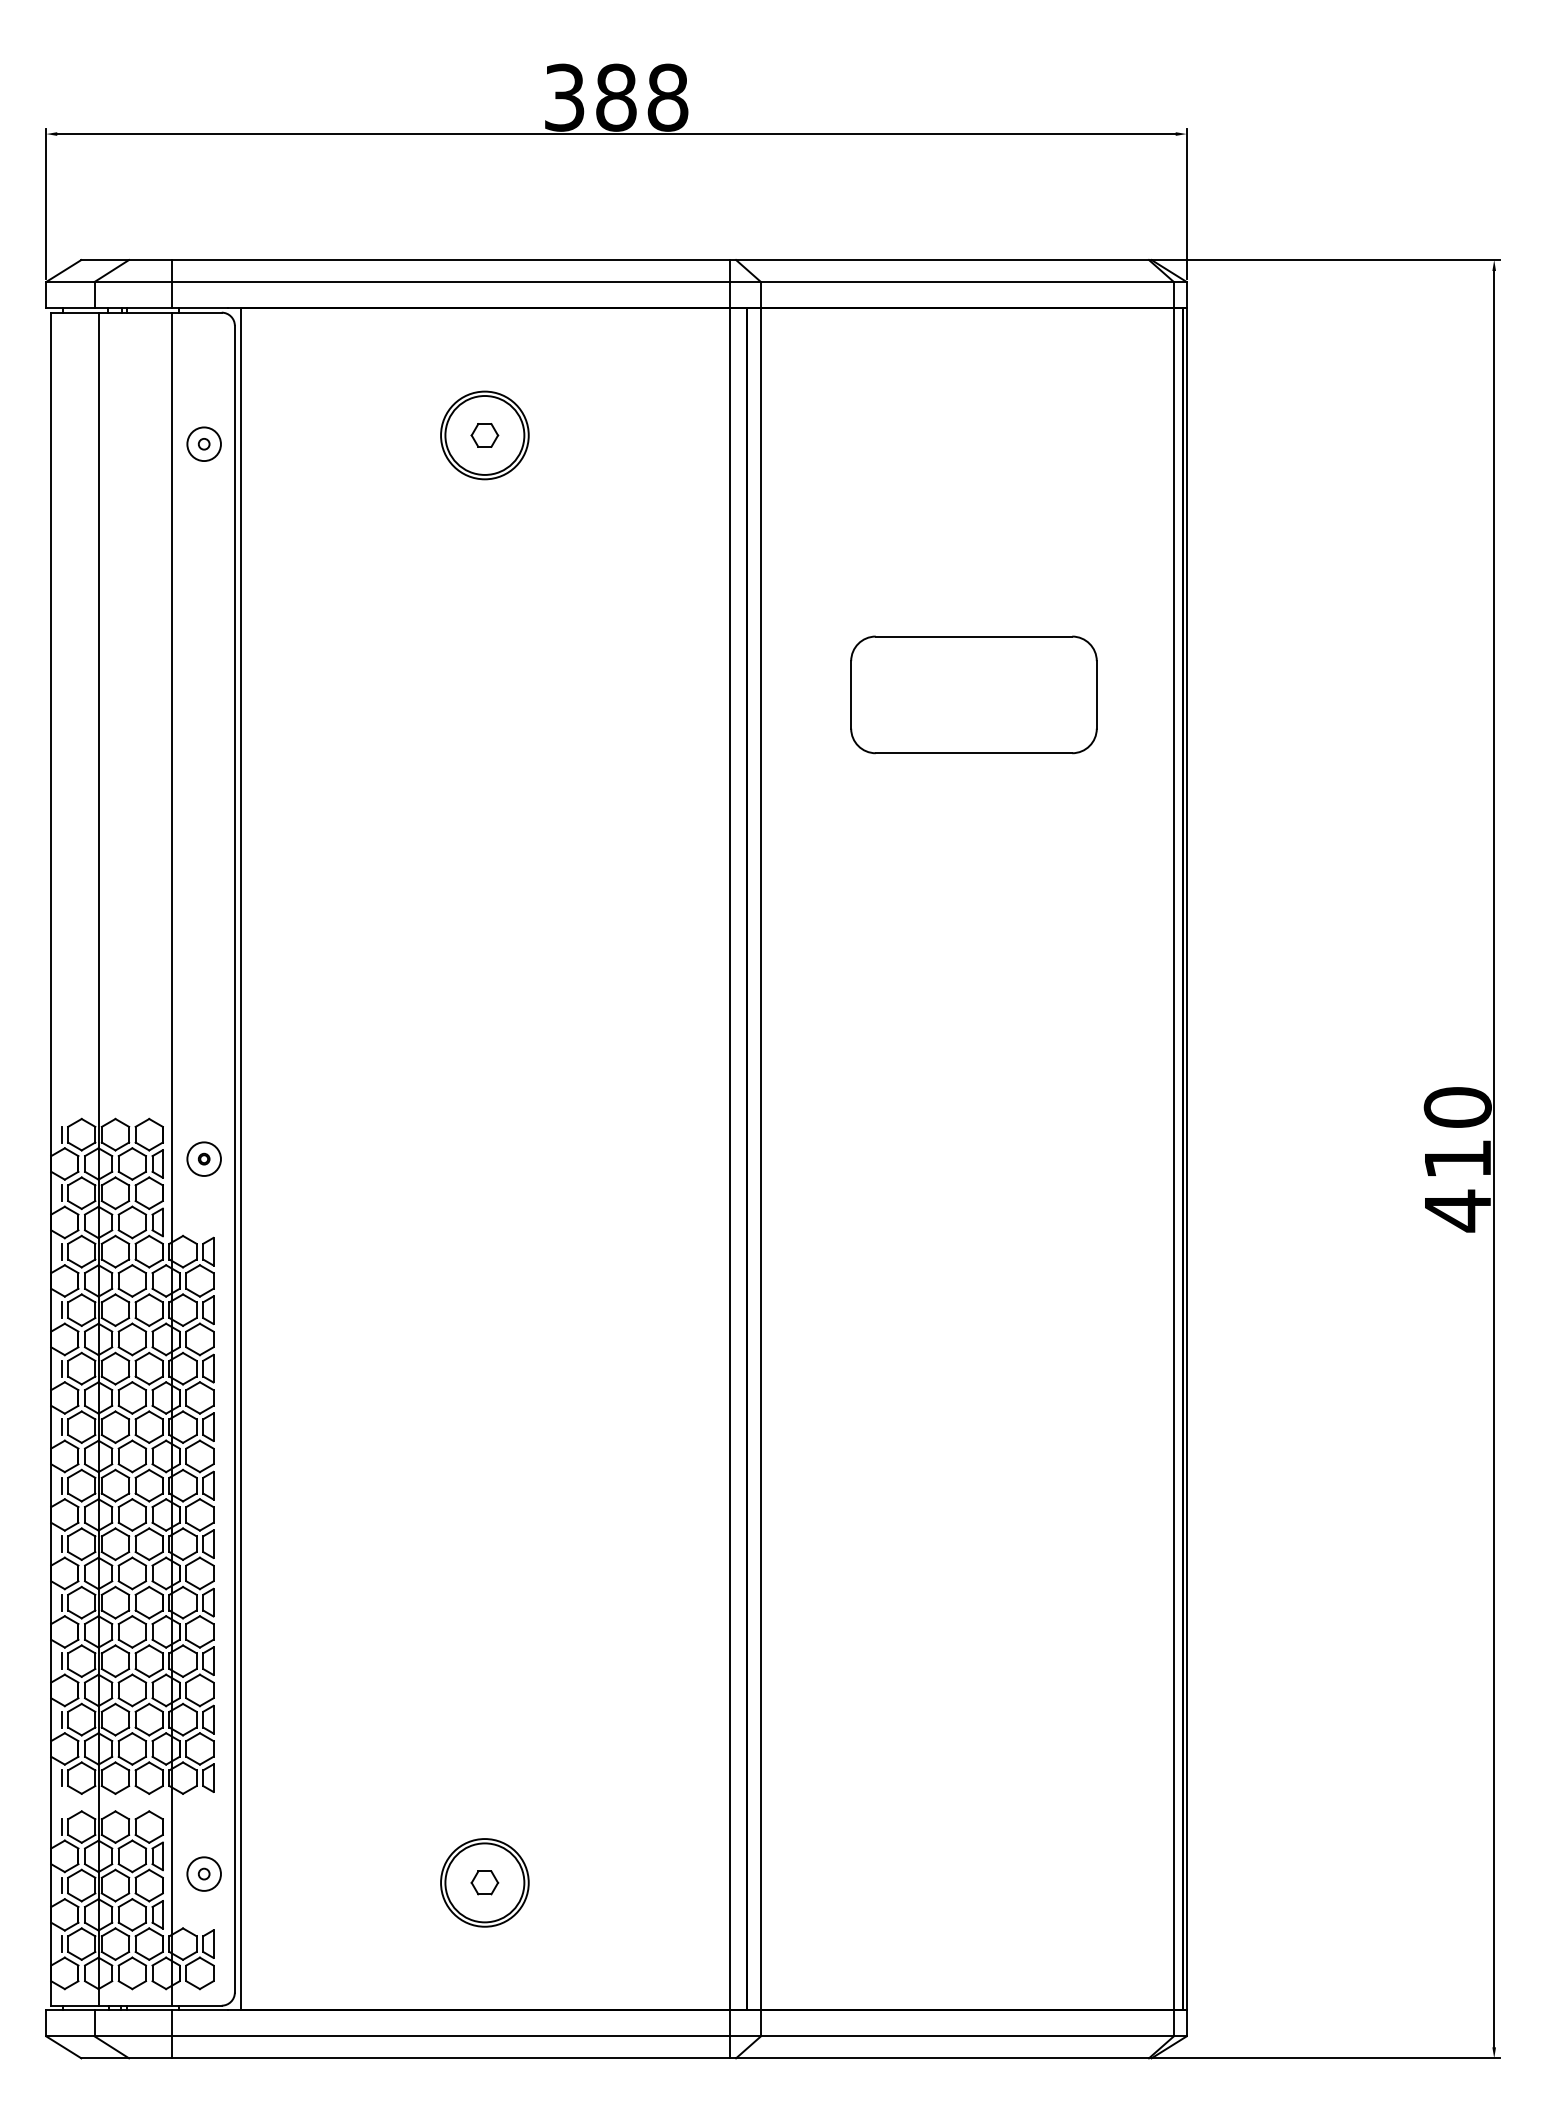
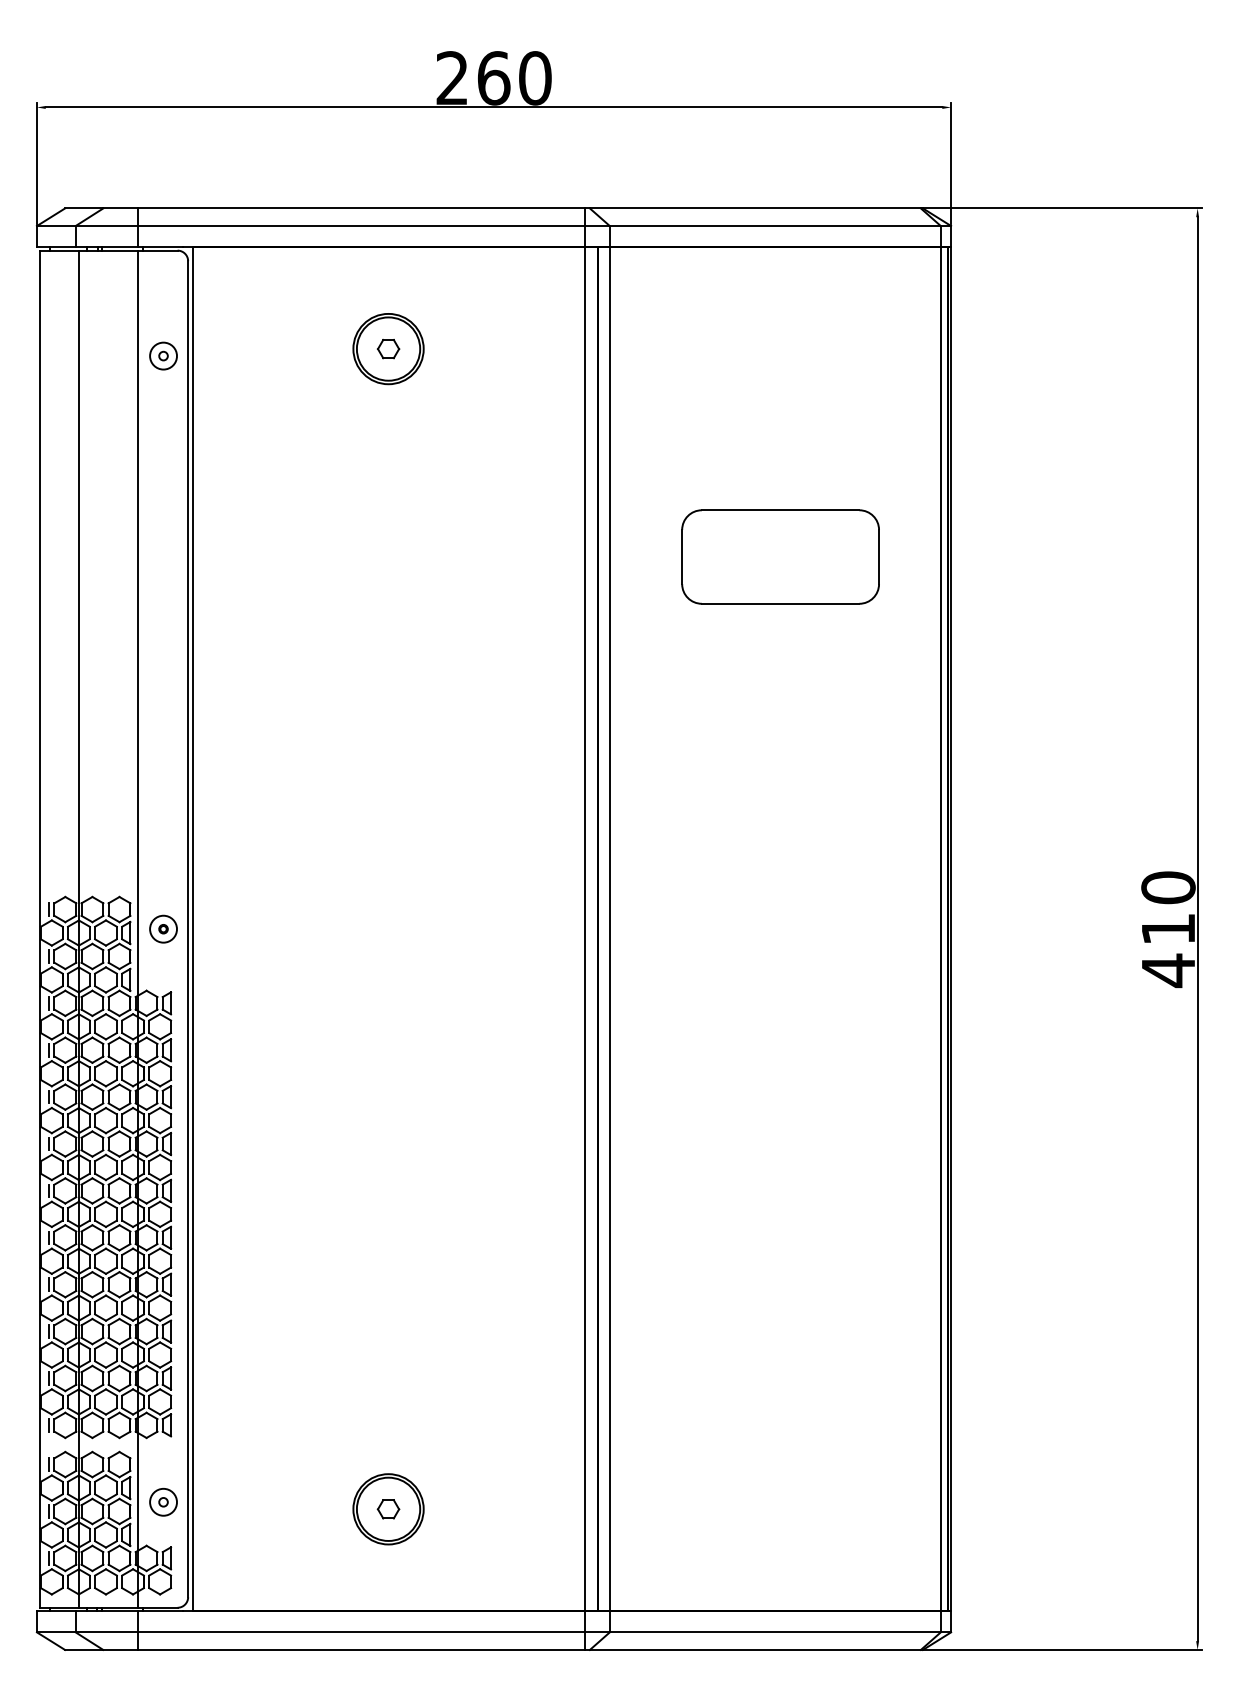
text: (616, 97) -> (494, 78), 388 -> 260

